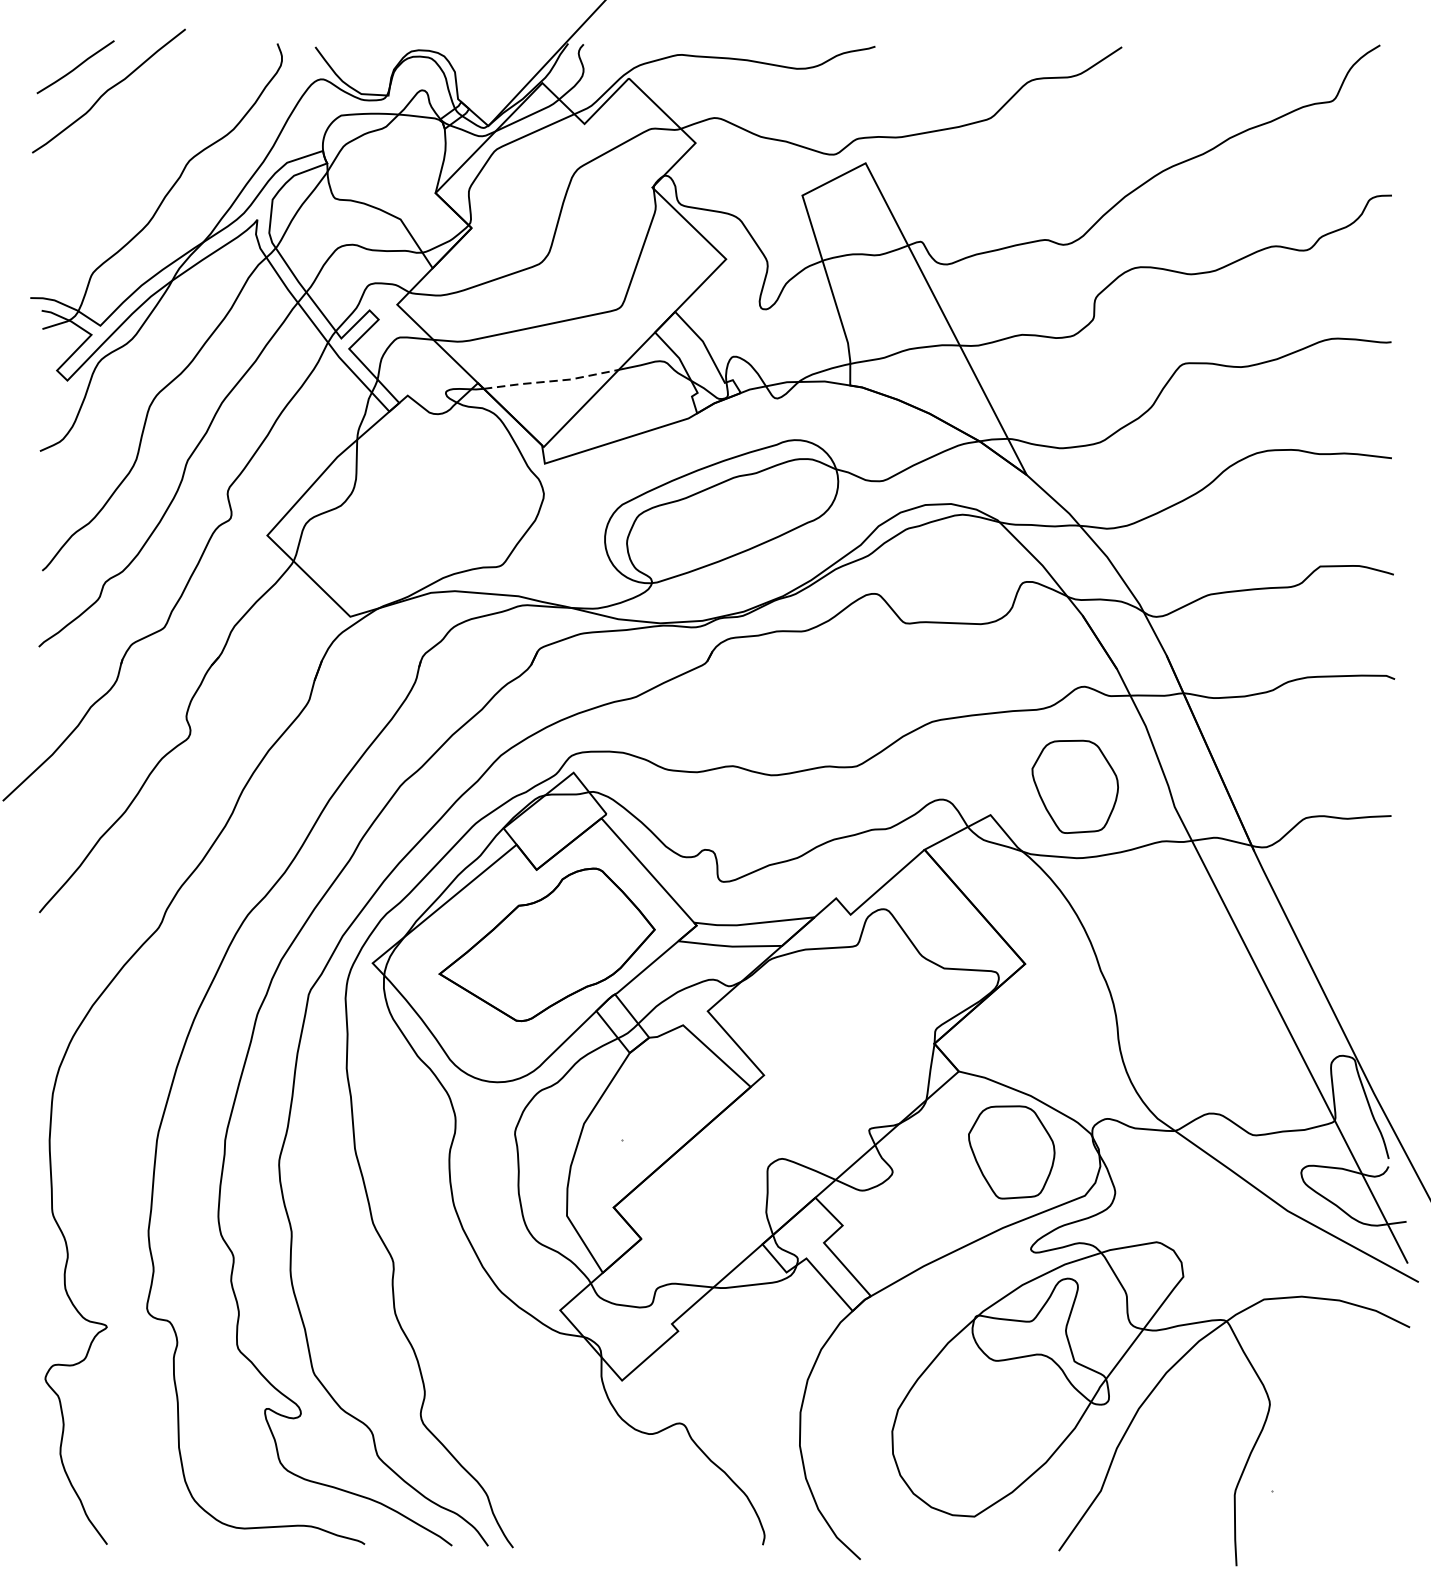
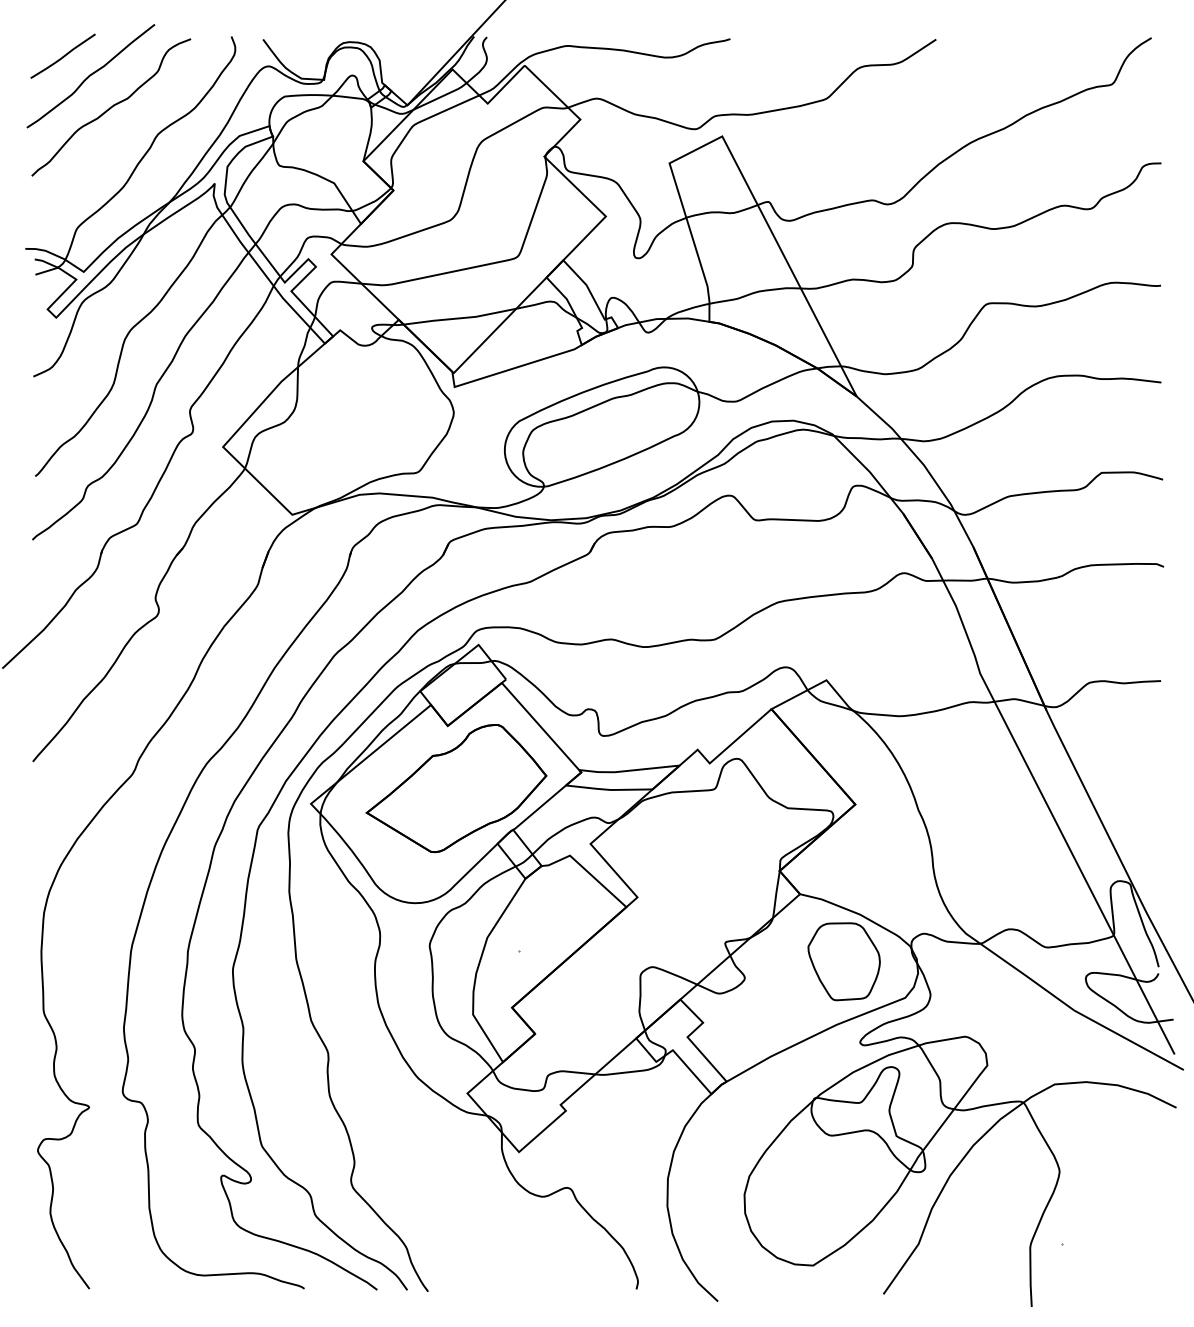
curve: (133, 128) -> (111, 107), added
line: (553, 381) -> (461, 318), dashed -> solid
part: (1074, 786) -> (896, 656), removed

